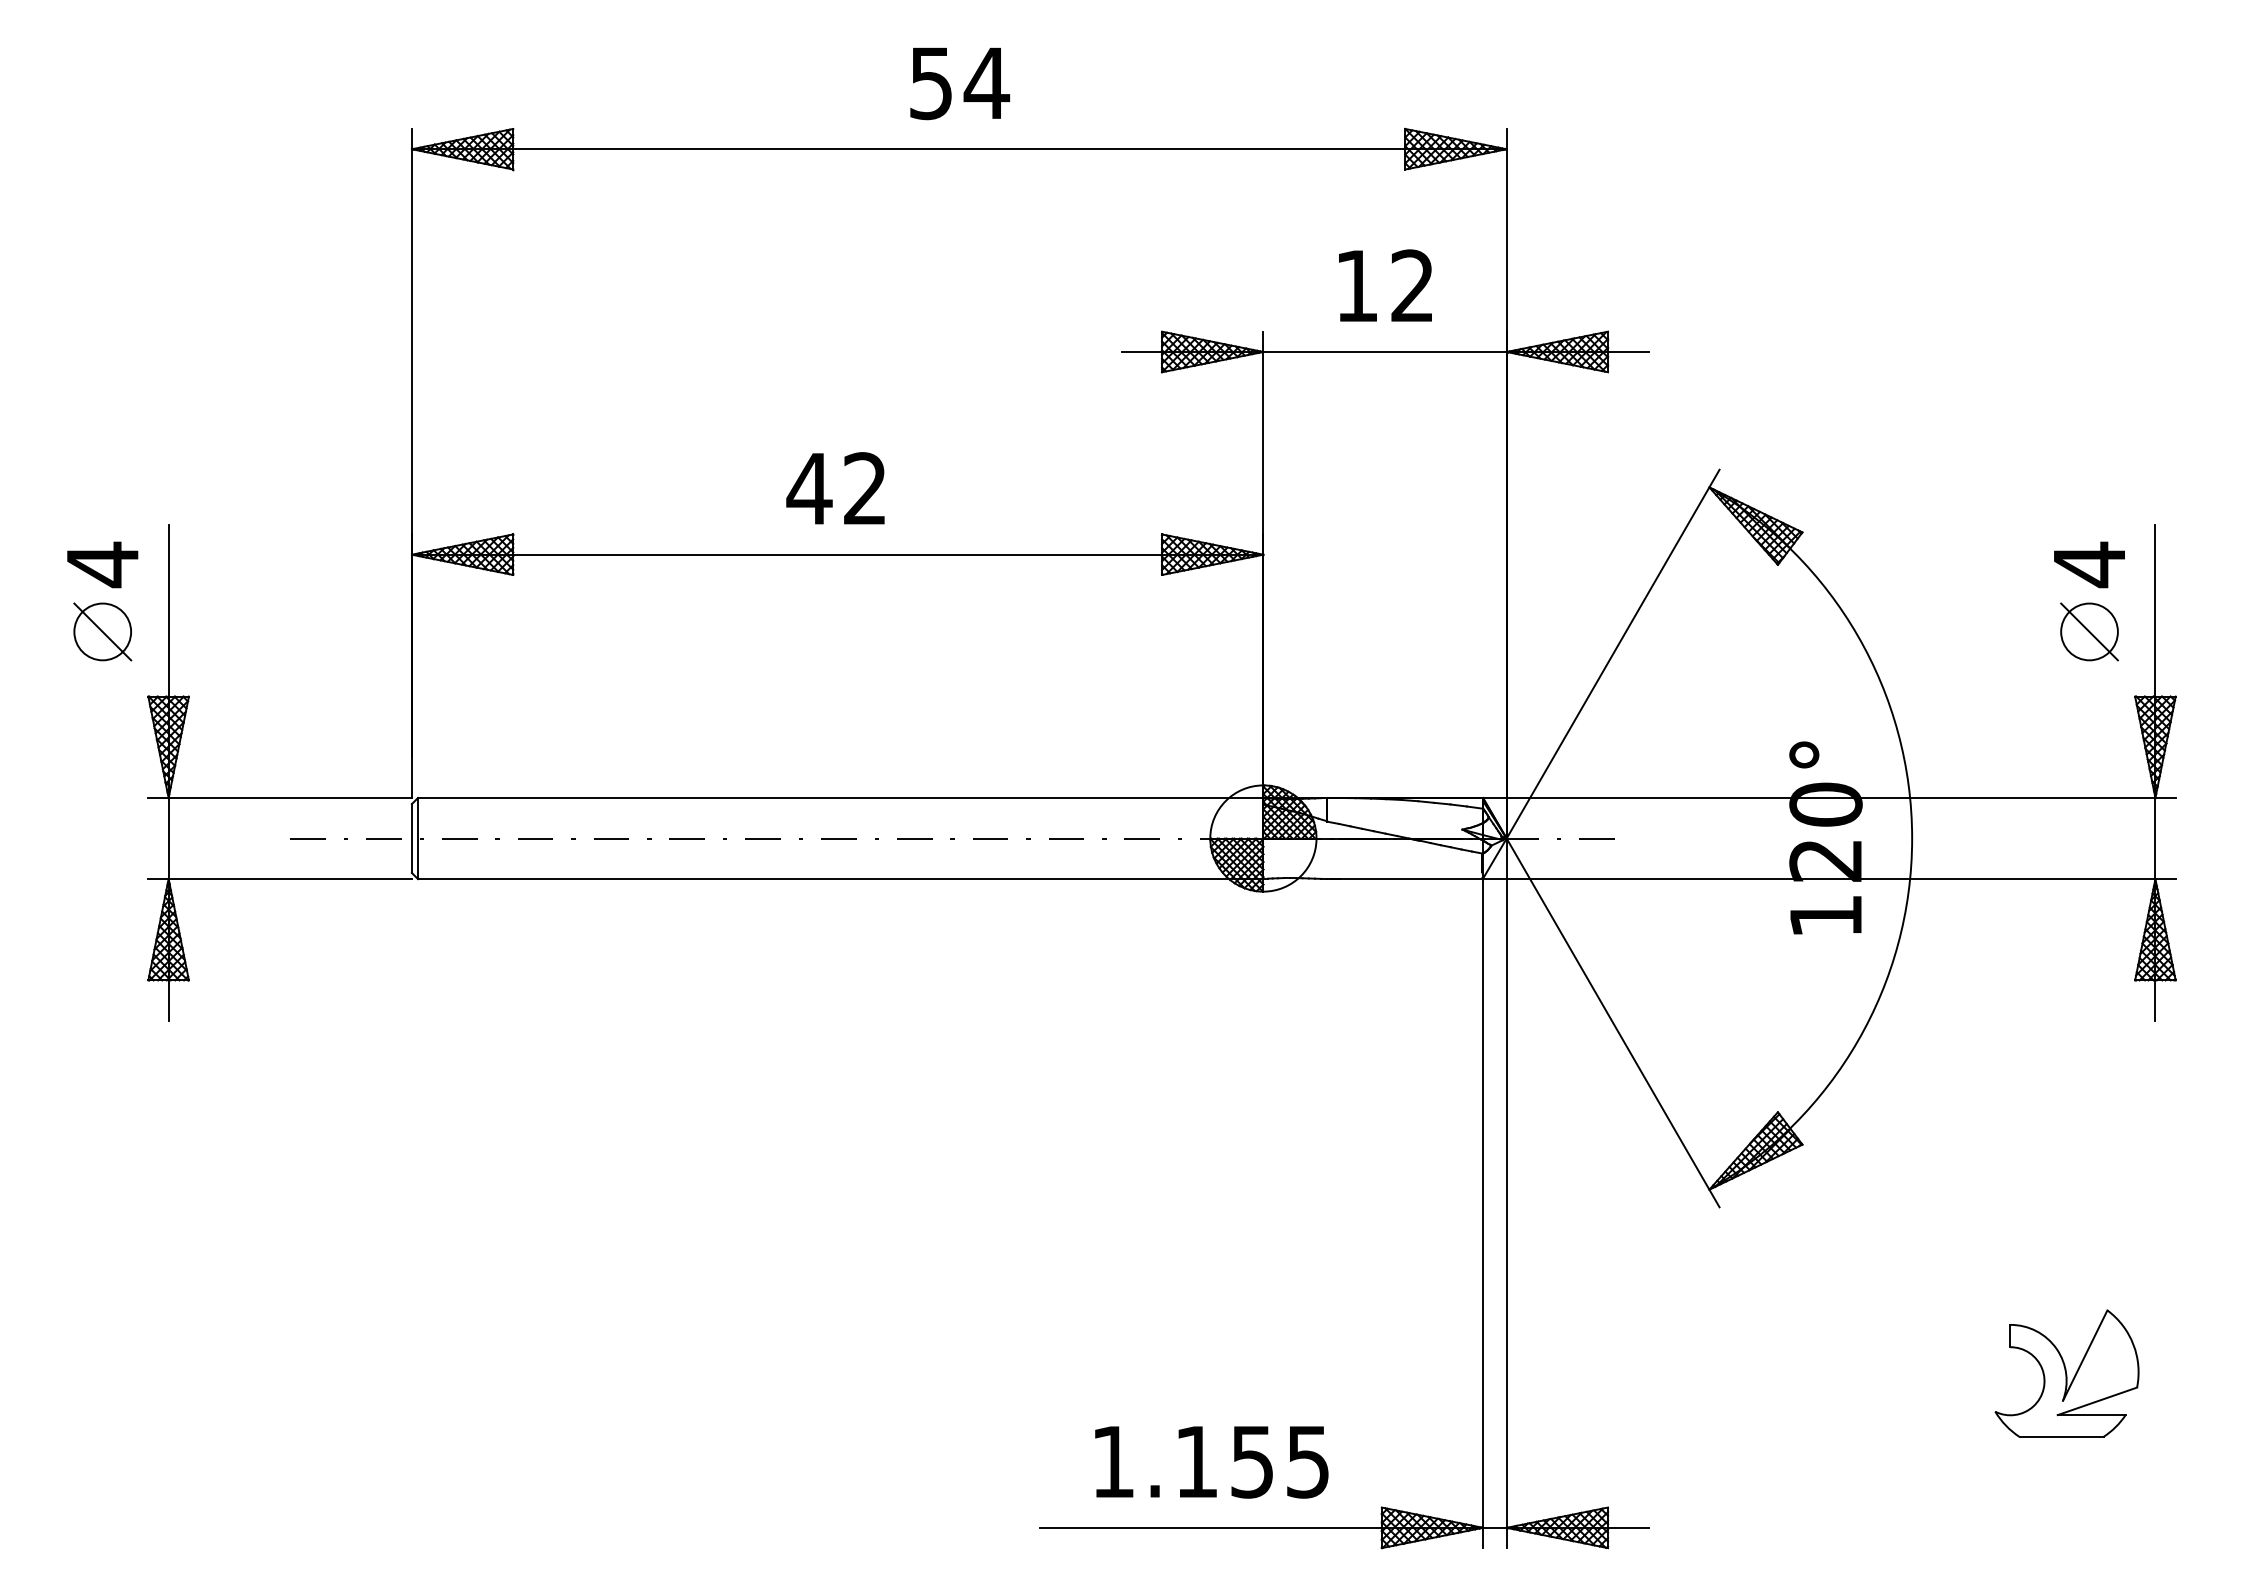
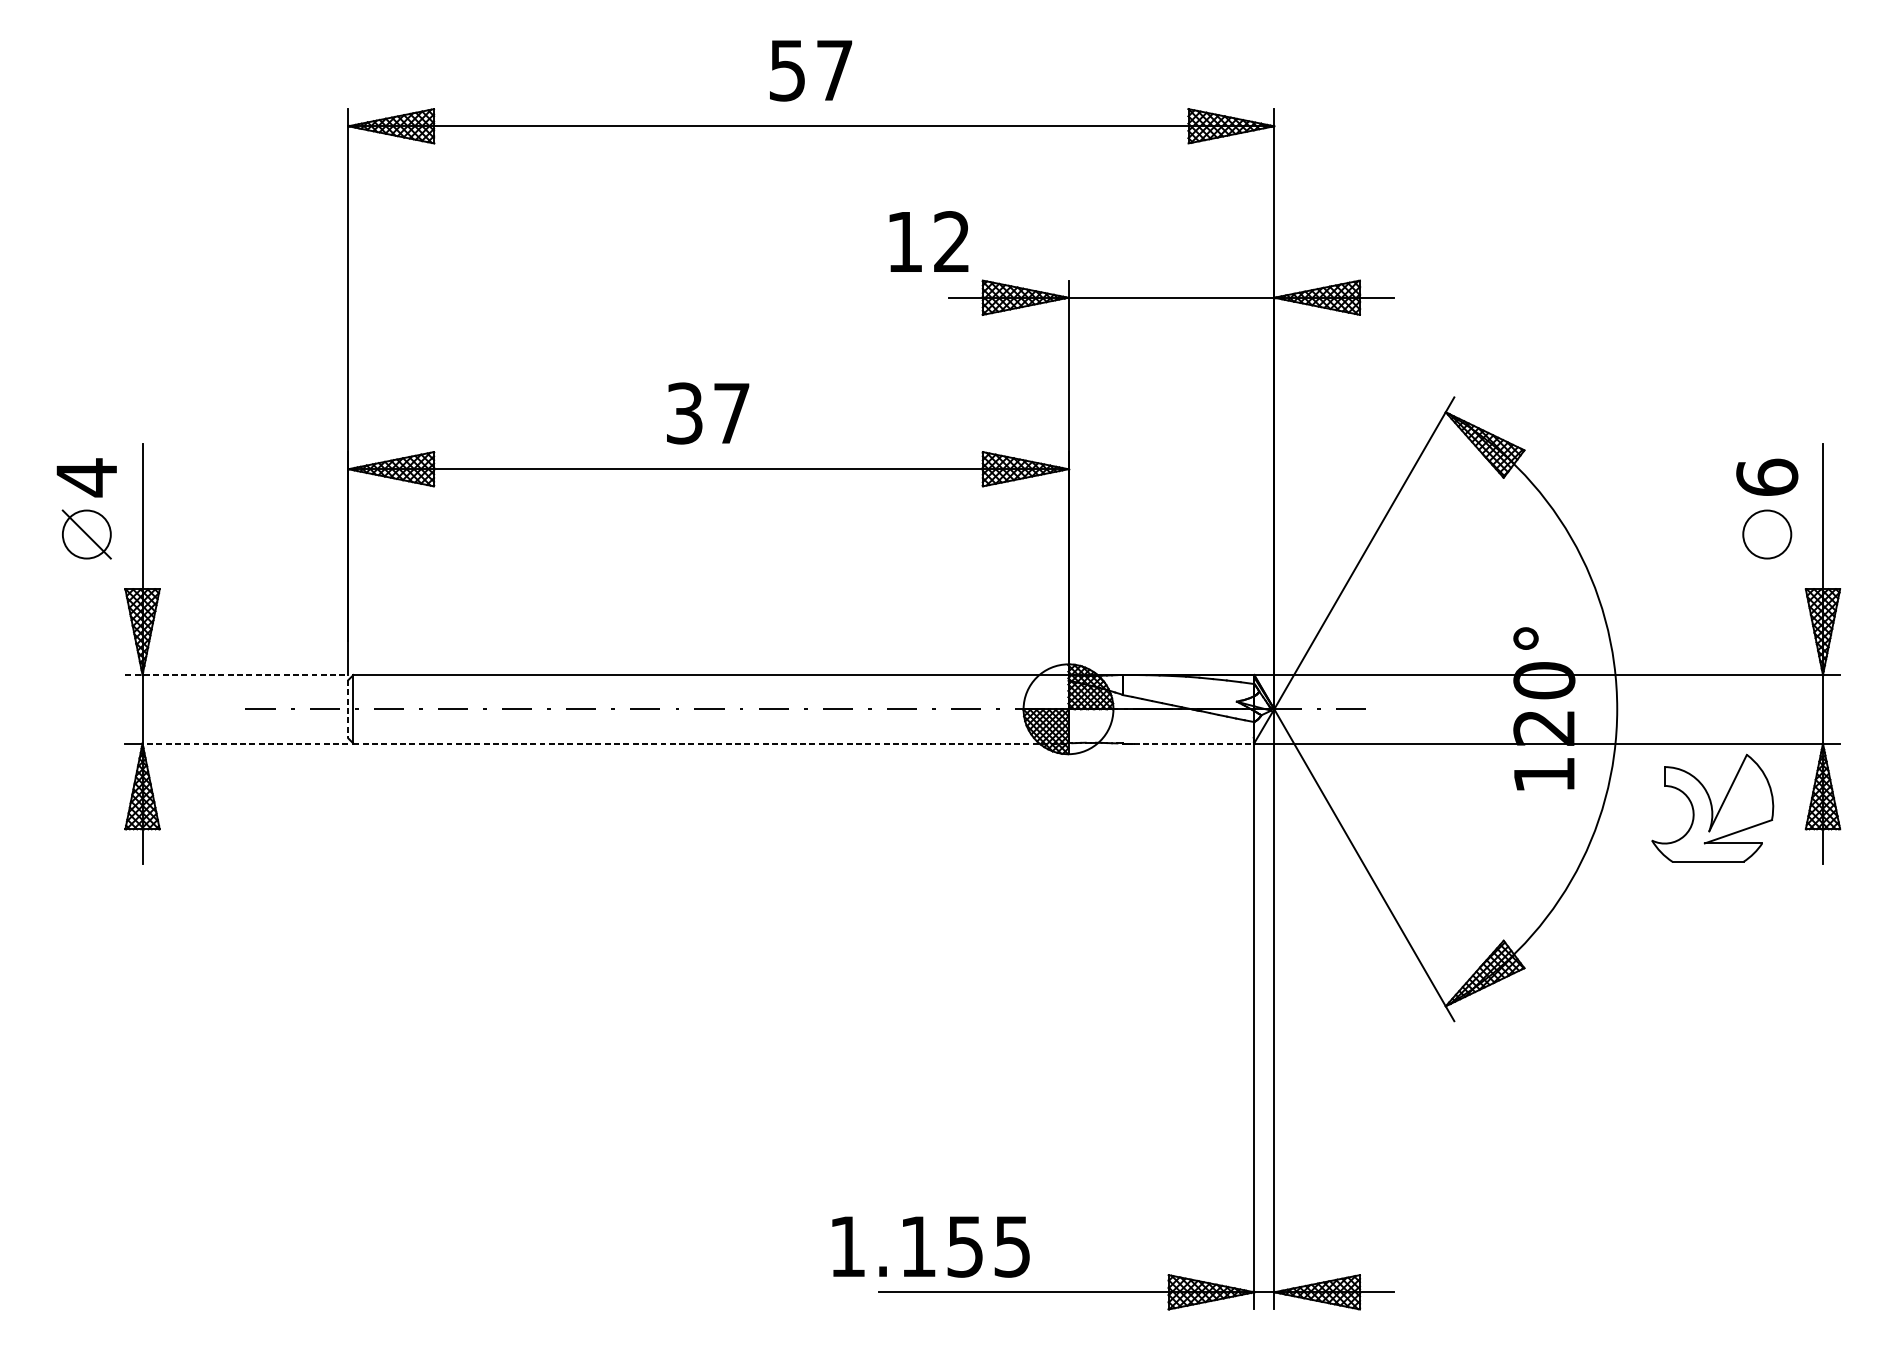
text: (986, 82) -> (834, 69), 54 -> 57
text: (1385, 285) -> (929, 241), moved
text: (835, 488) -> (706, 413), 42 -> 37
text: (2089, 564) -> (1767, 477), 4 -> 6
line: (2089, 631) -> (1767, 534), removed
line: (280, 798) -> (237, 675), solid -> dashed
line: (411, 839) -> (347, 710), solid -> dashed
line: (290, 879) -> (245, 743), solid -> dashed
line: (840, 879) -> (710, 743), solid -> dashed
line: (1412, 879) -> (1194, 743), solid -> dashed
part: (2066, 1373) -> (1712, 808), moved
text: (1211, 1462) -> (930, 1247), moved

